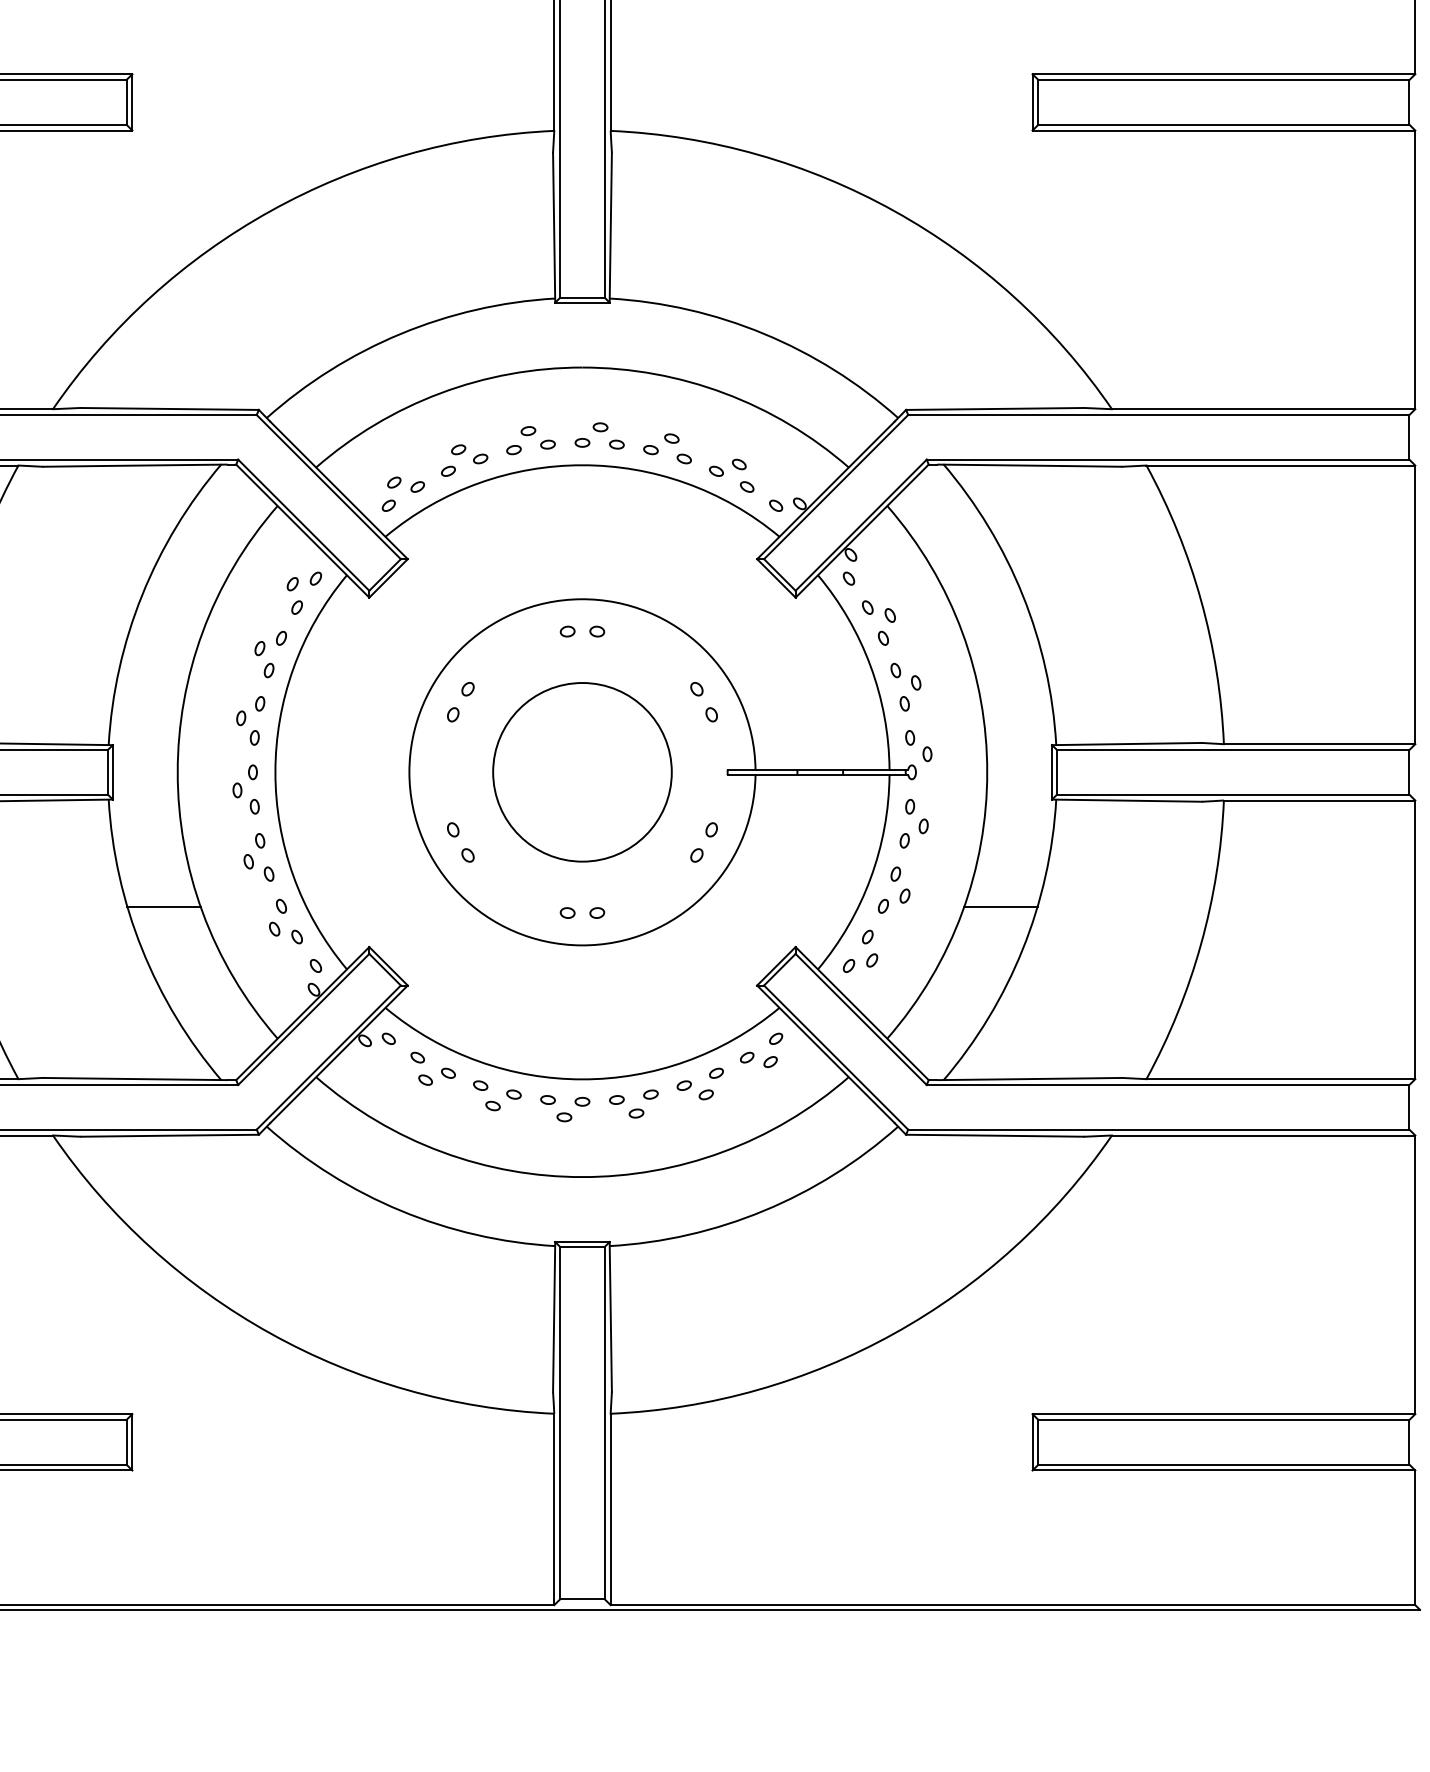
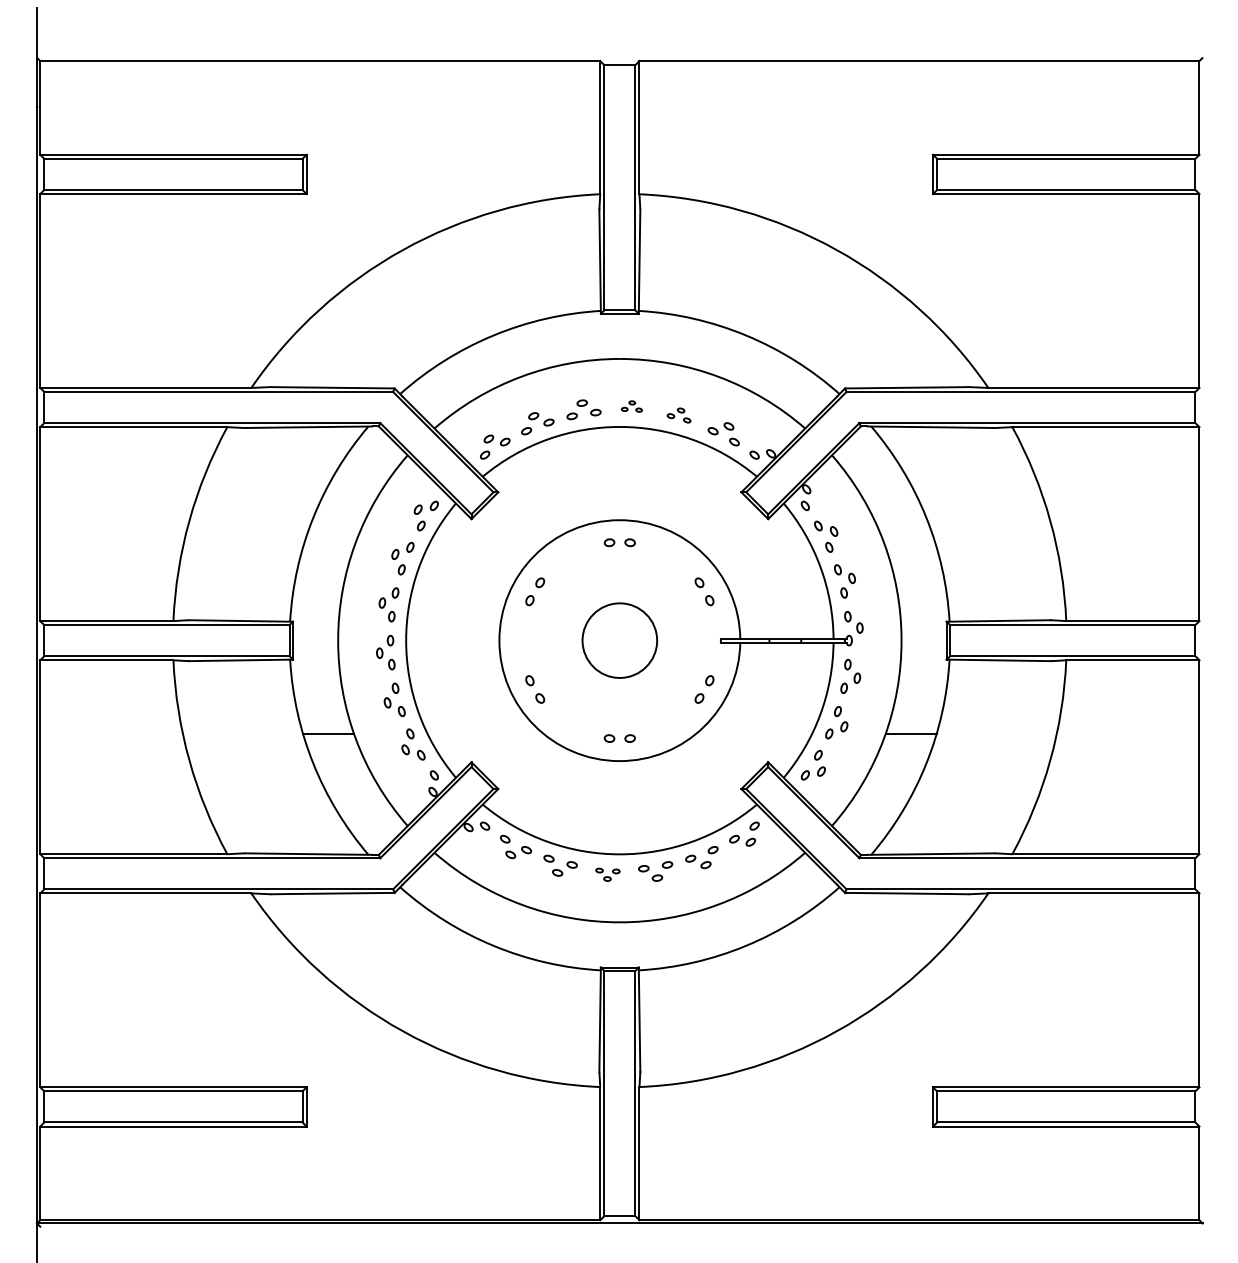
part: (599, 435) -> (631, 406), size x0.6
part: (666, 448) -> (678, 415), size x0.7
circle: (581, 772) -> (619, 640), size x0.6
part: (564, 1108) -> (607, 874), size x0.7

